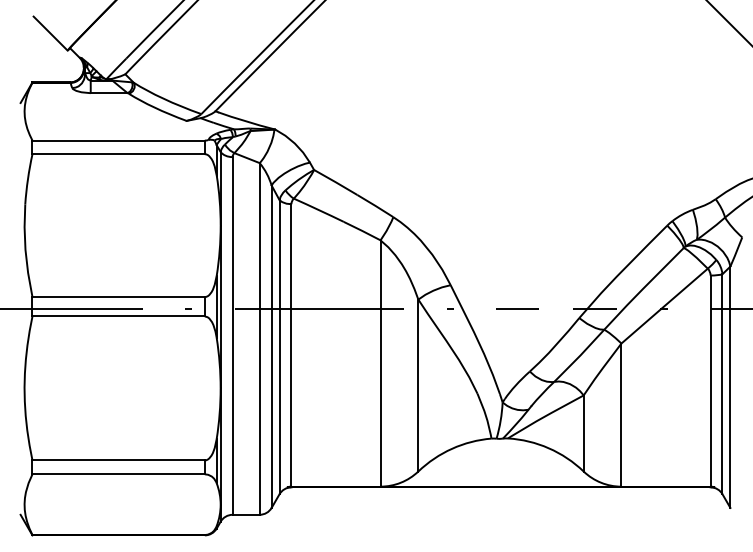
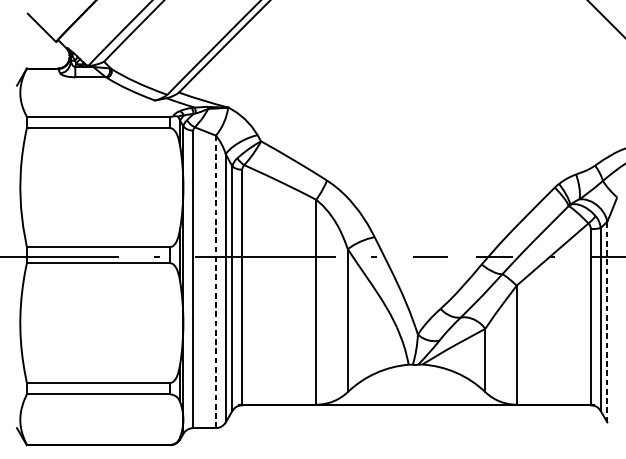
line: (259, 338) -> (215, 281), solid -> dashed
line: (730, 387) -> (607, 322), solid -> dashed

